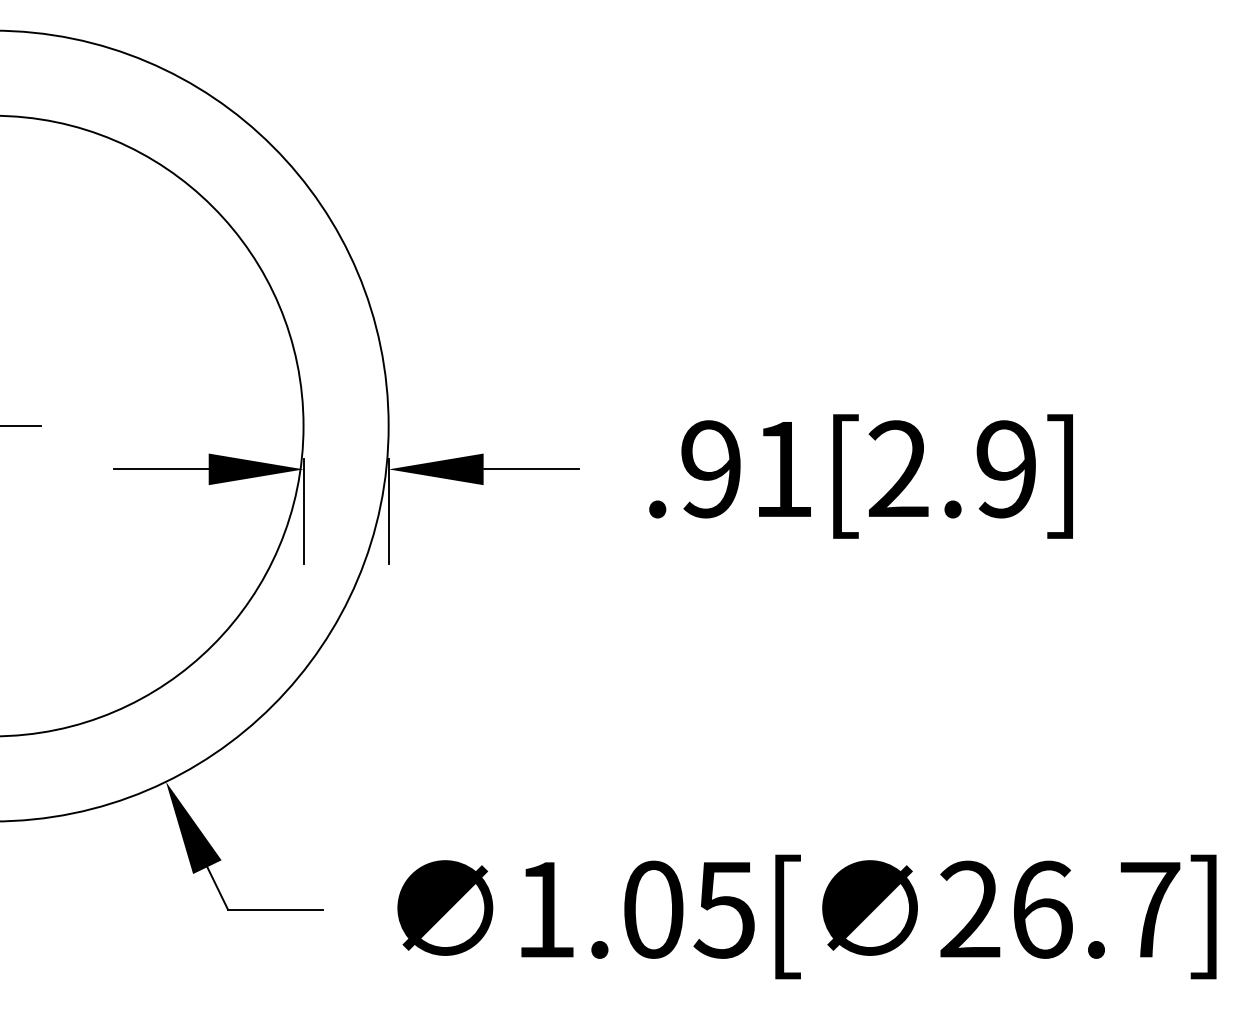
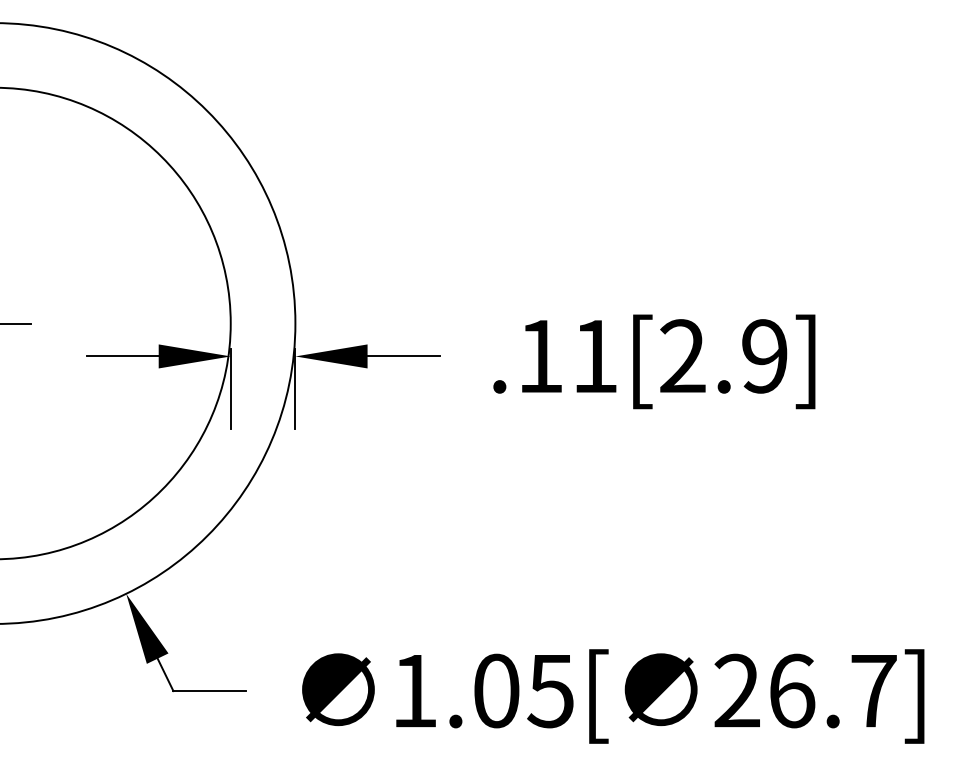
text: (709, 469) -> (539, 356), .91[2.9] -> .11[2.9]

